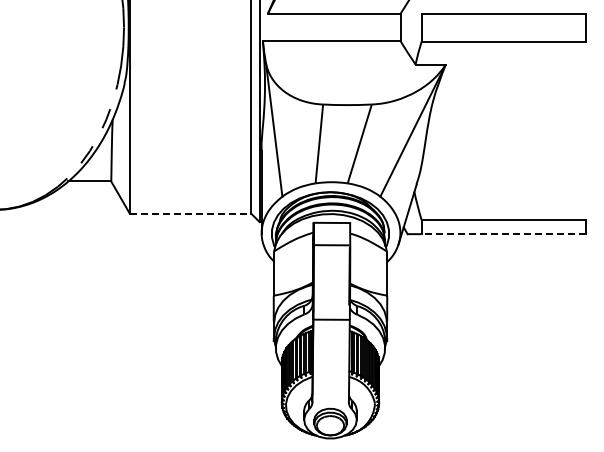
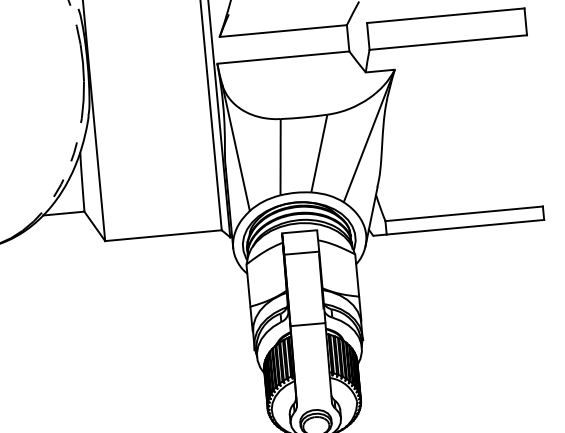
line: (190, 213) -> (163, 235), dashed -> solid
line: (503, 234) -> (465, 227), dashed -> solid

